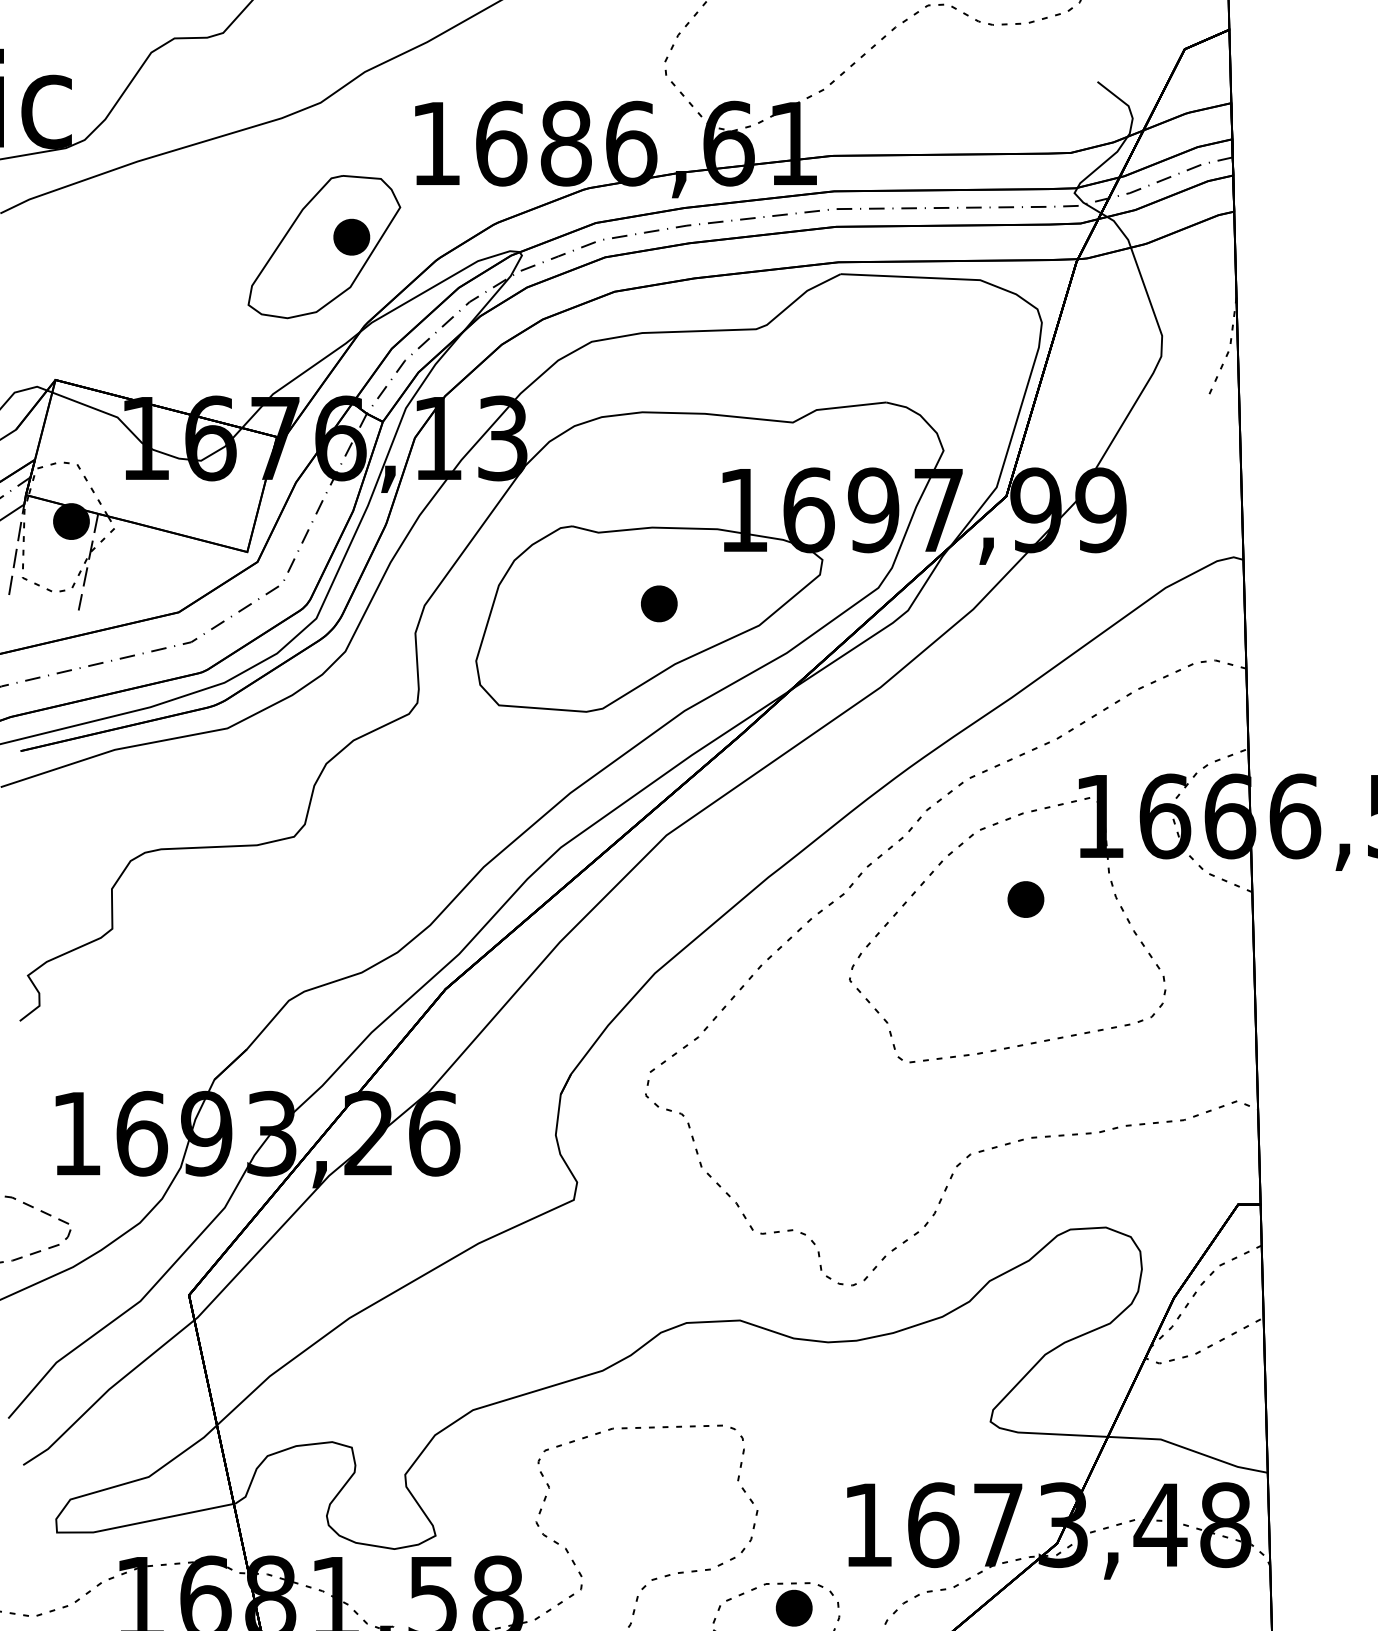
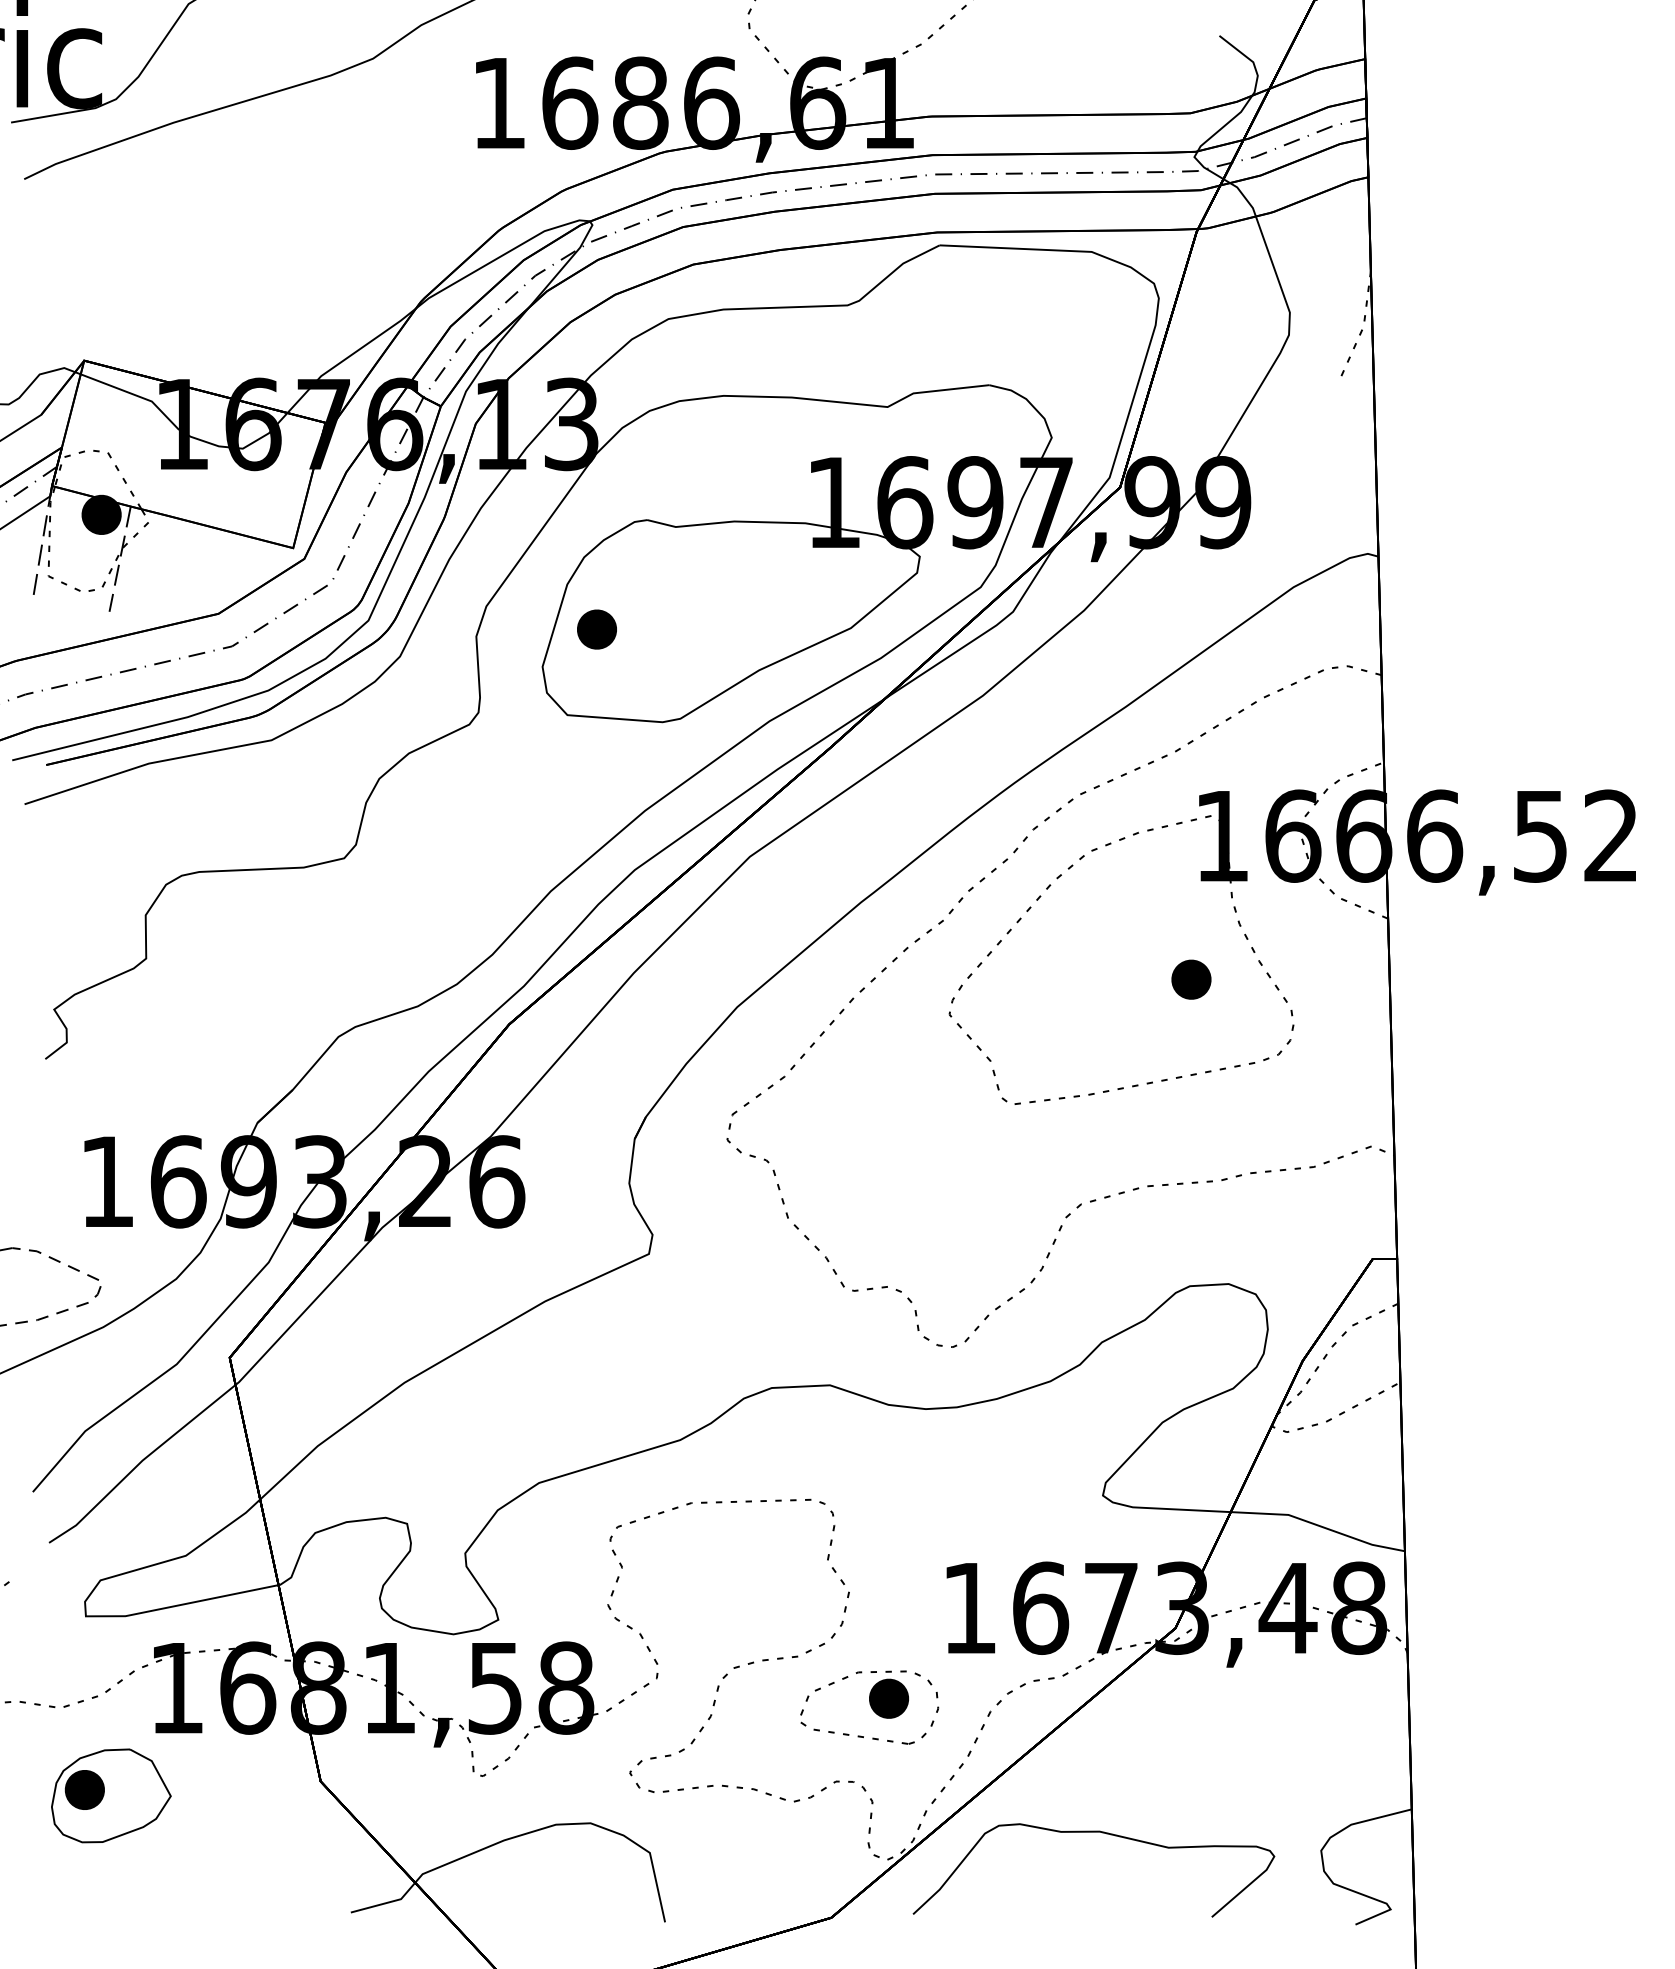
part: (323, 246) -> (376, 215), removed
part: (658, 603) -> (596, 629), moved
part: (1025, 899) -> (1191, 979), moved

